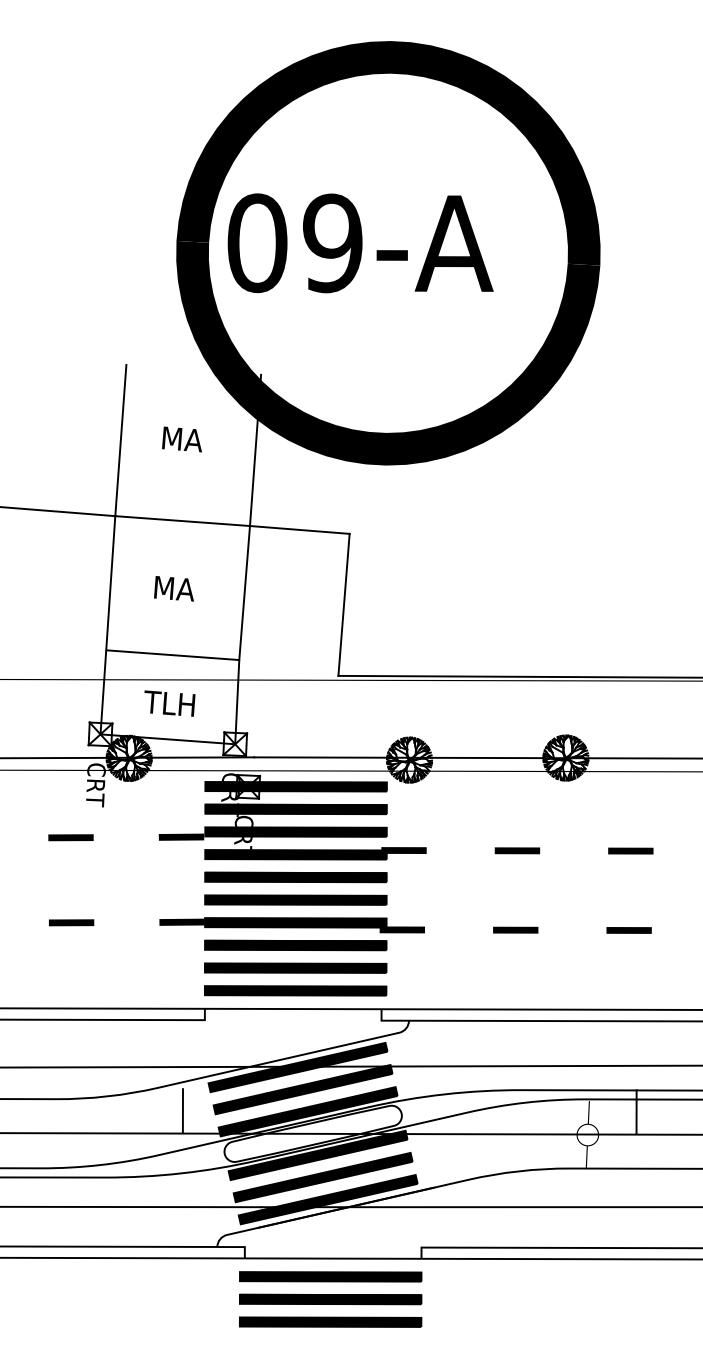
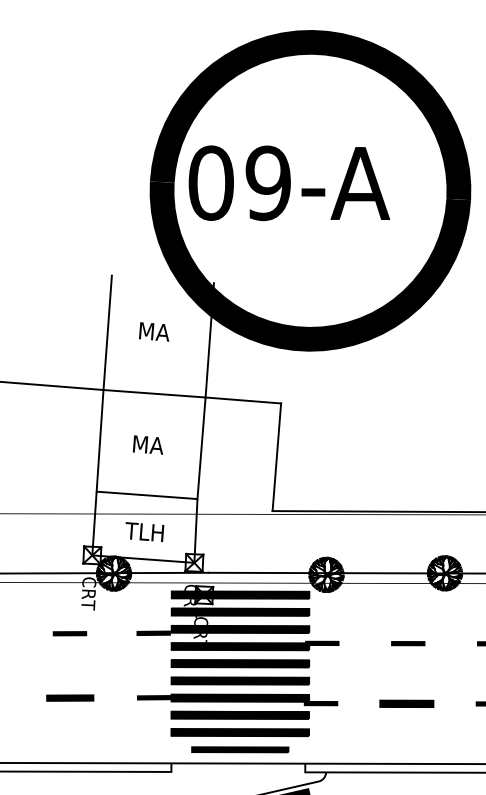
part: (71, 922) -> (70, 697), size x1.4
part: (515, 929) -> (406, 703), size x1.6
part: (295, 990) -> (240, 749), size x0.7

